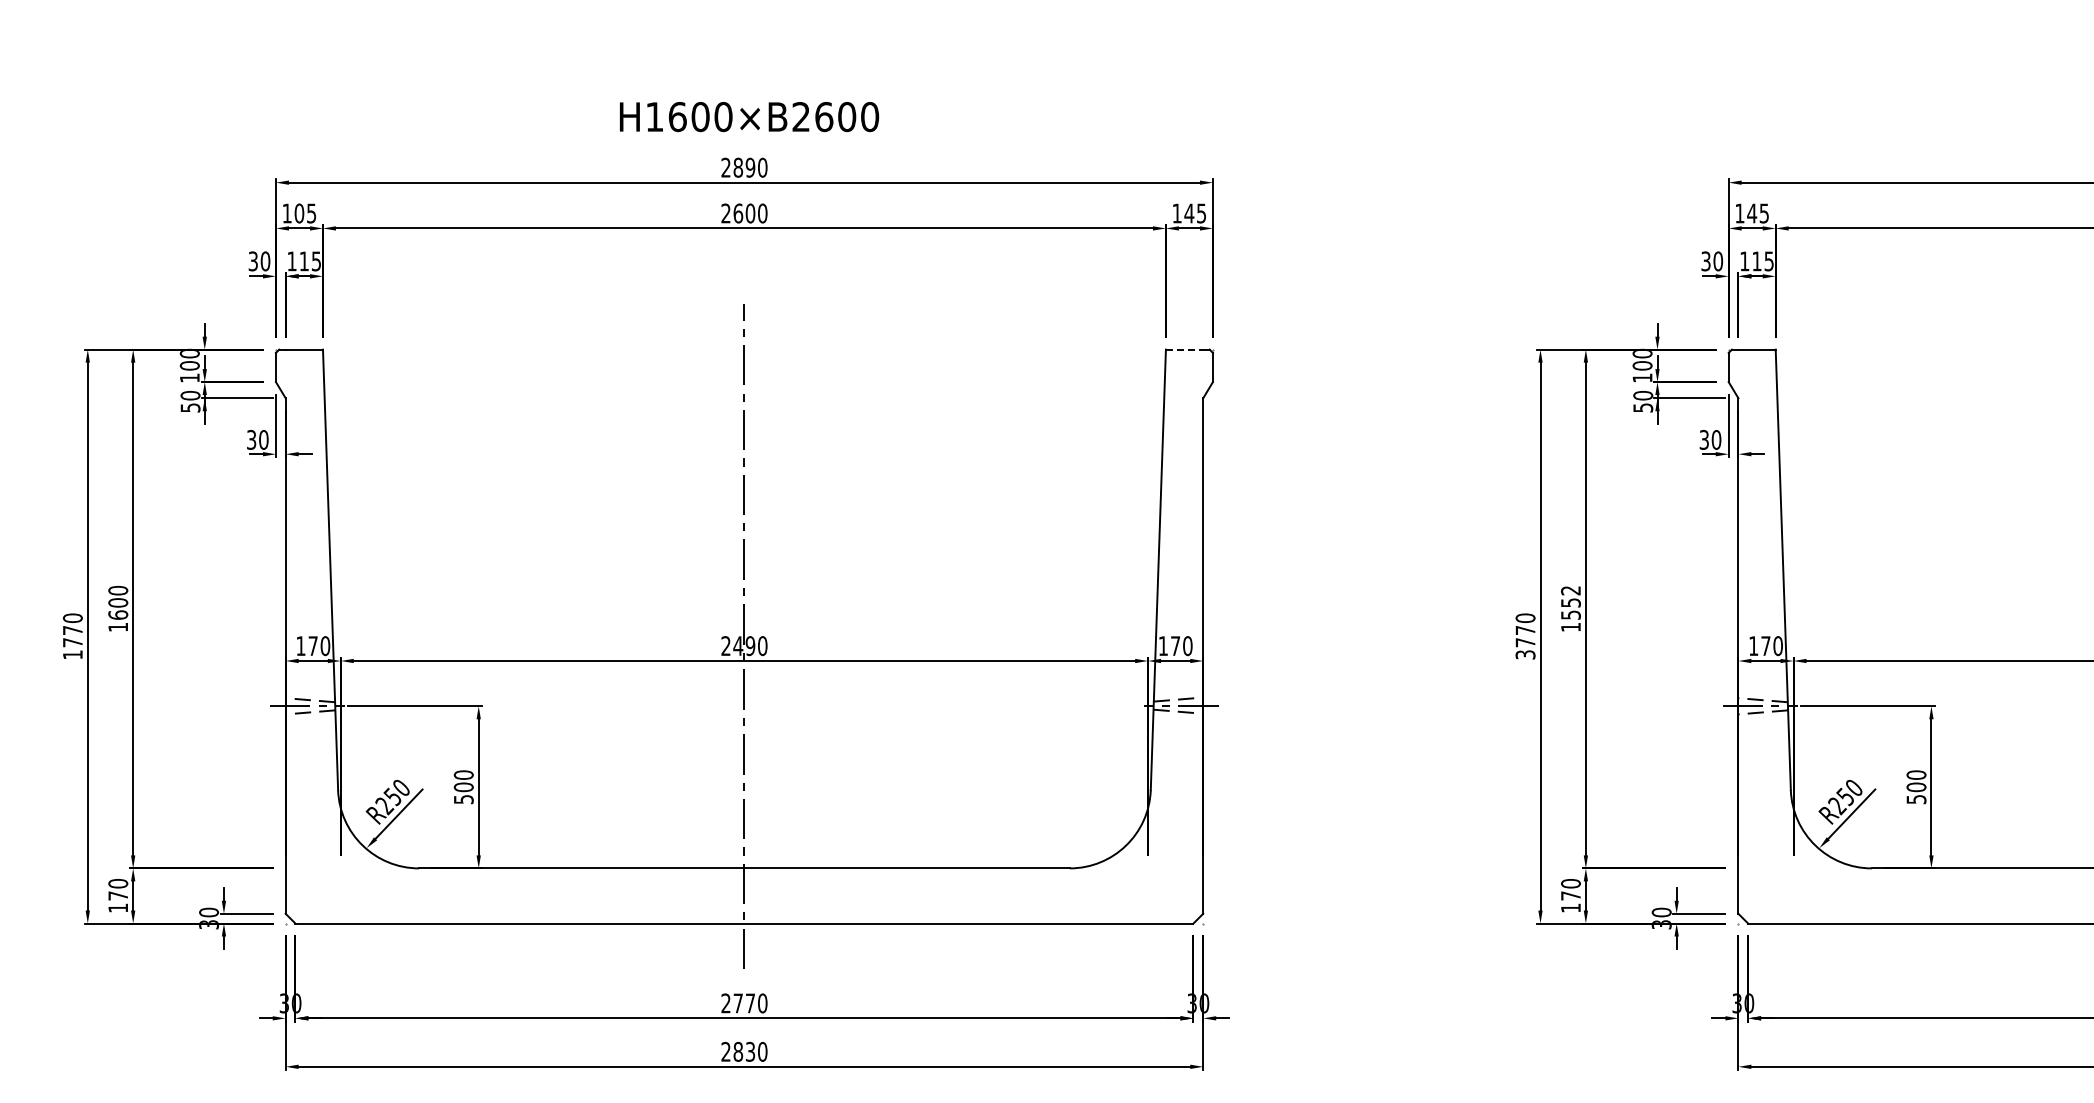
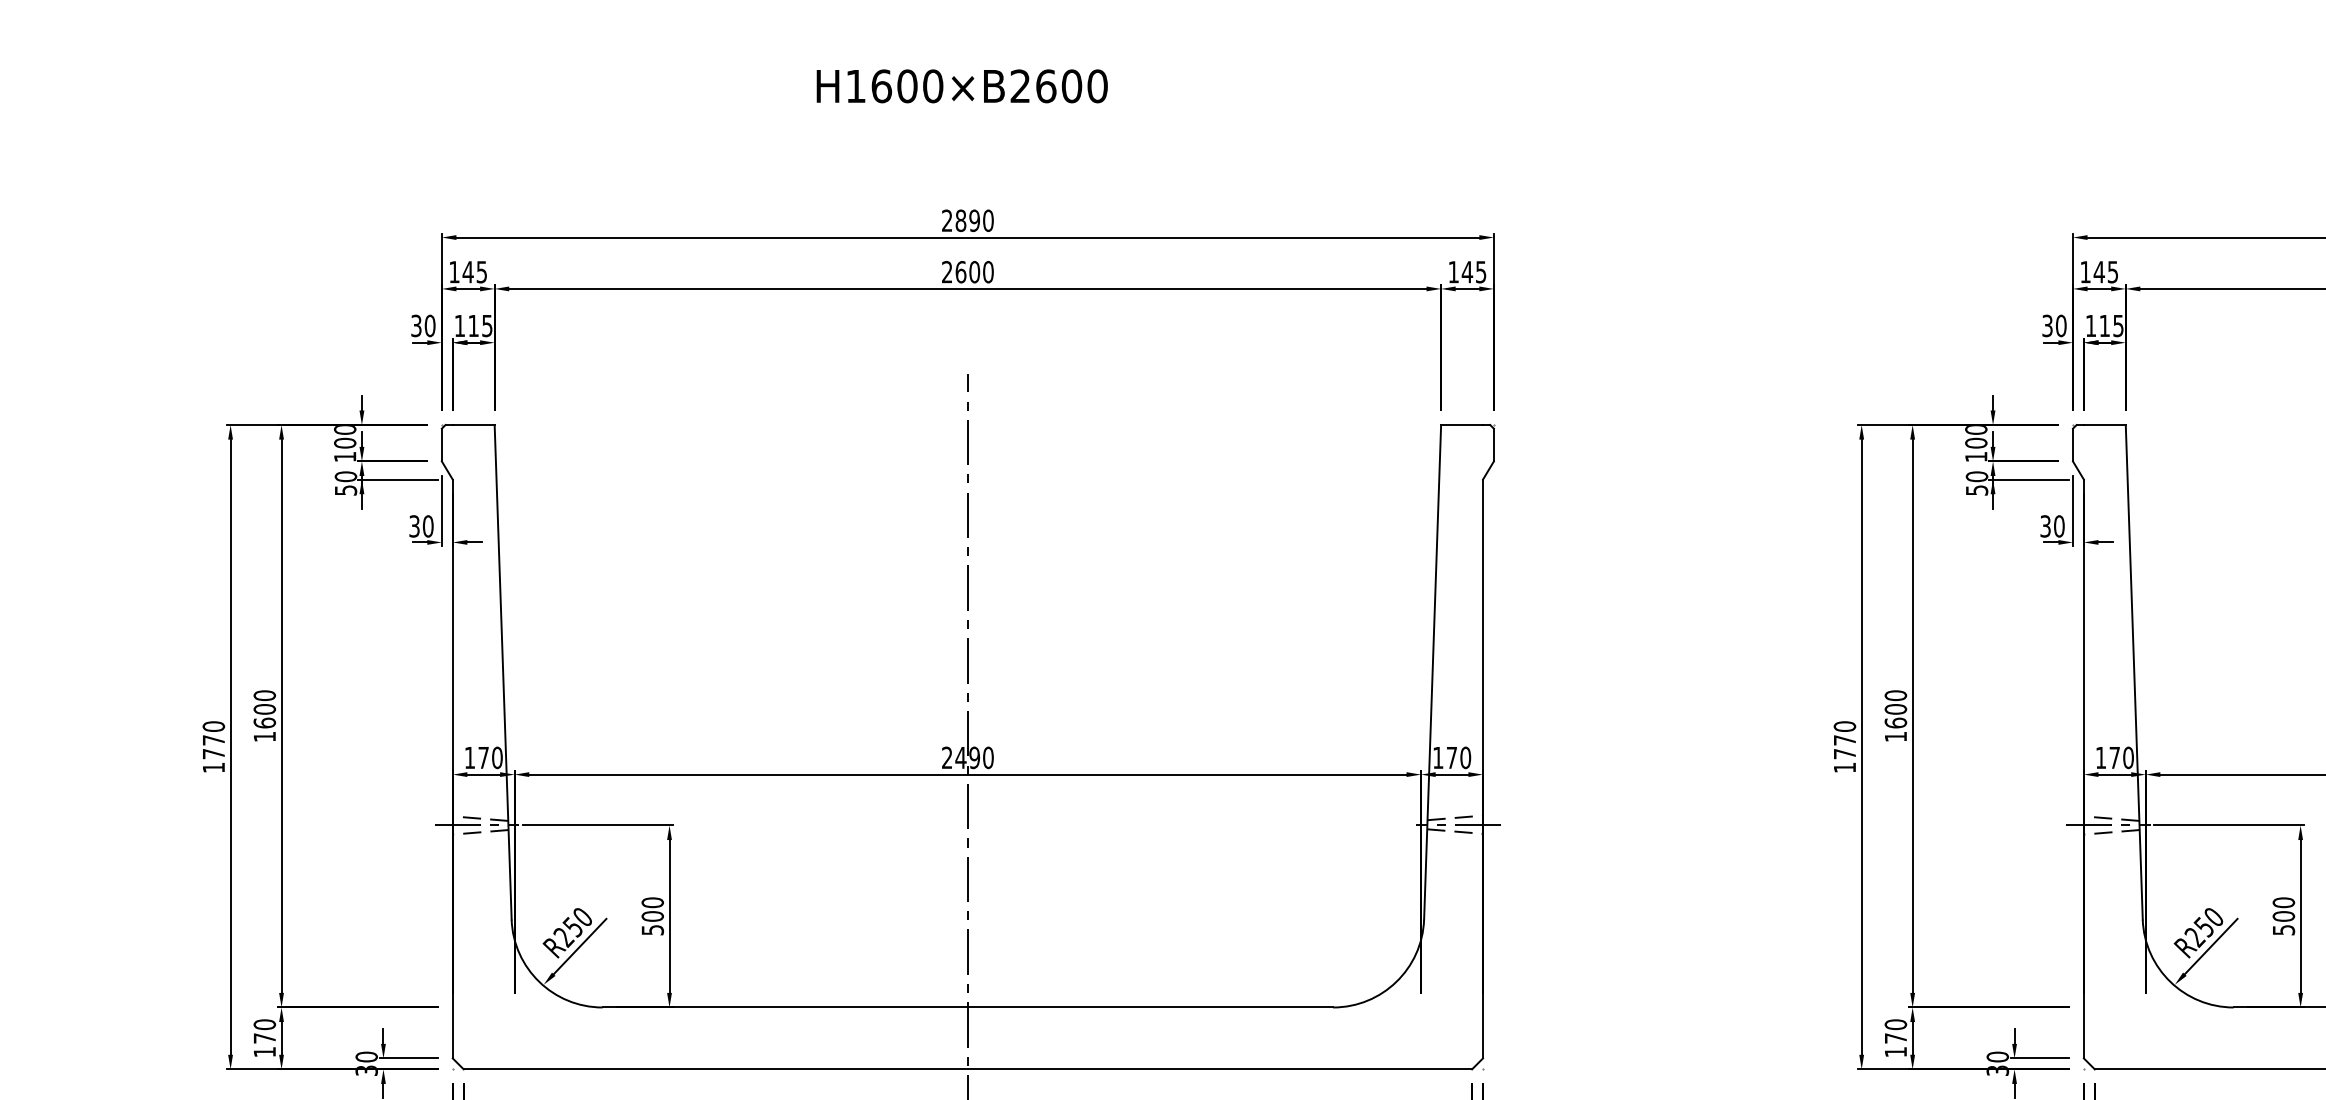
text: (749, 117) -> (962, 86), moved
text: (299, 213) -> (468, 272), 105 -> 145
line: (1184, 349) -> (1461, 424), dashed -> solid
text: (1570, 602) -> (1895, 708), 1552 -> 1600
text: (1525, 654) -> (1844, 767), 3770 -> 1770

